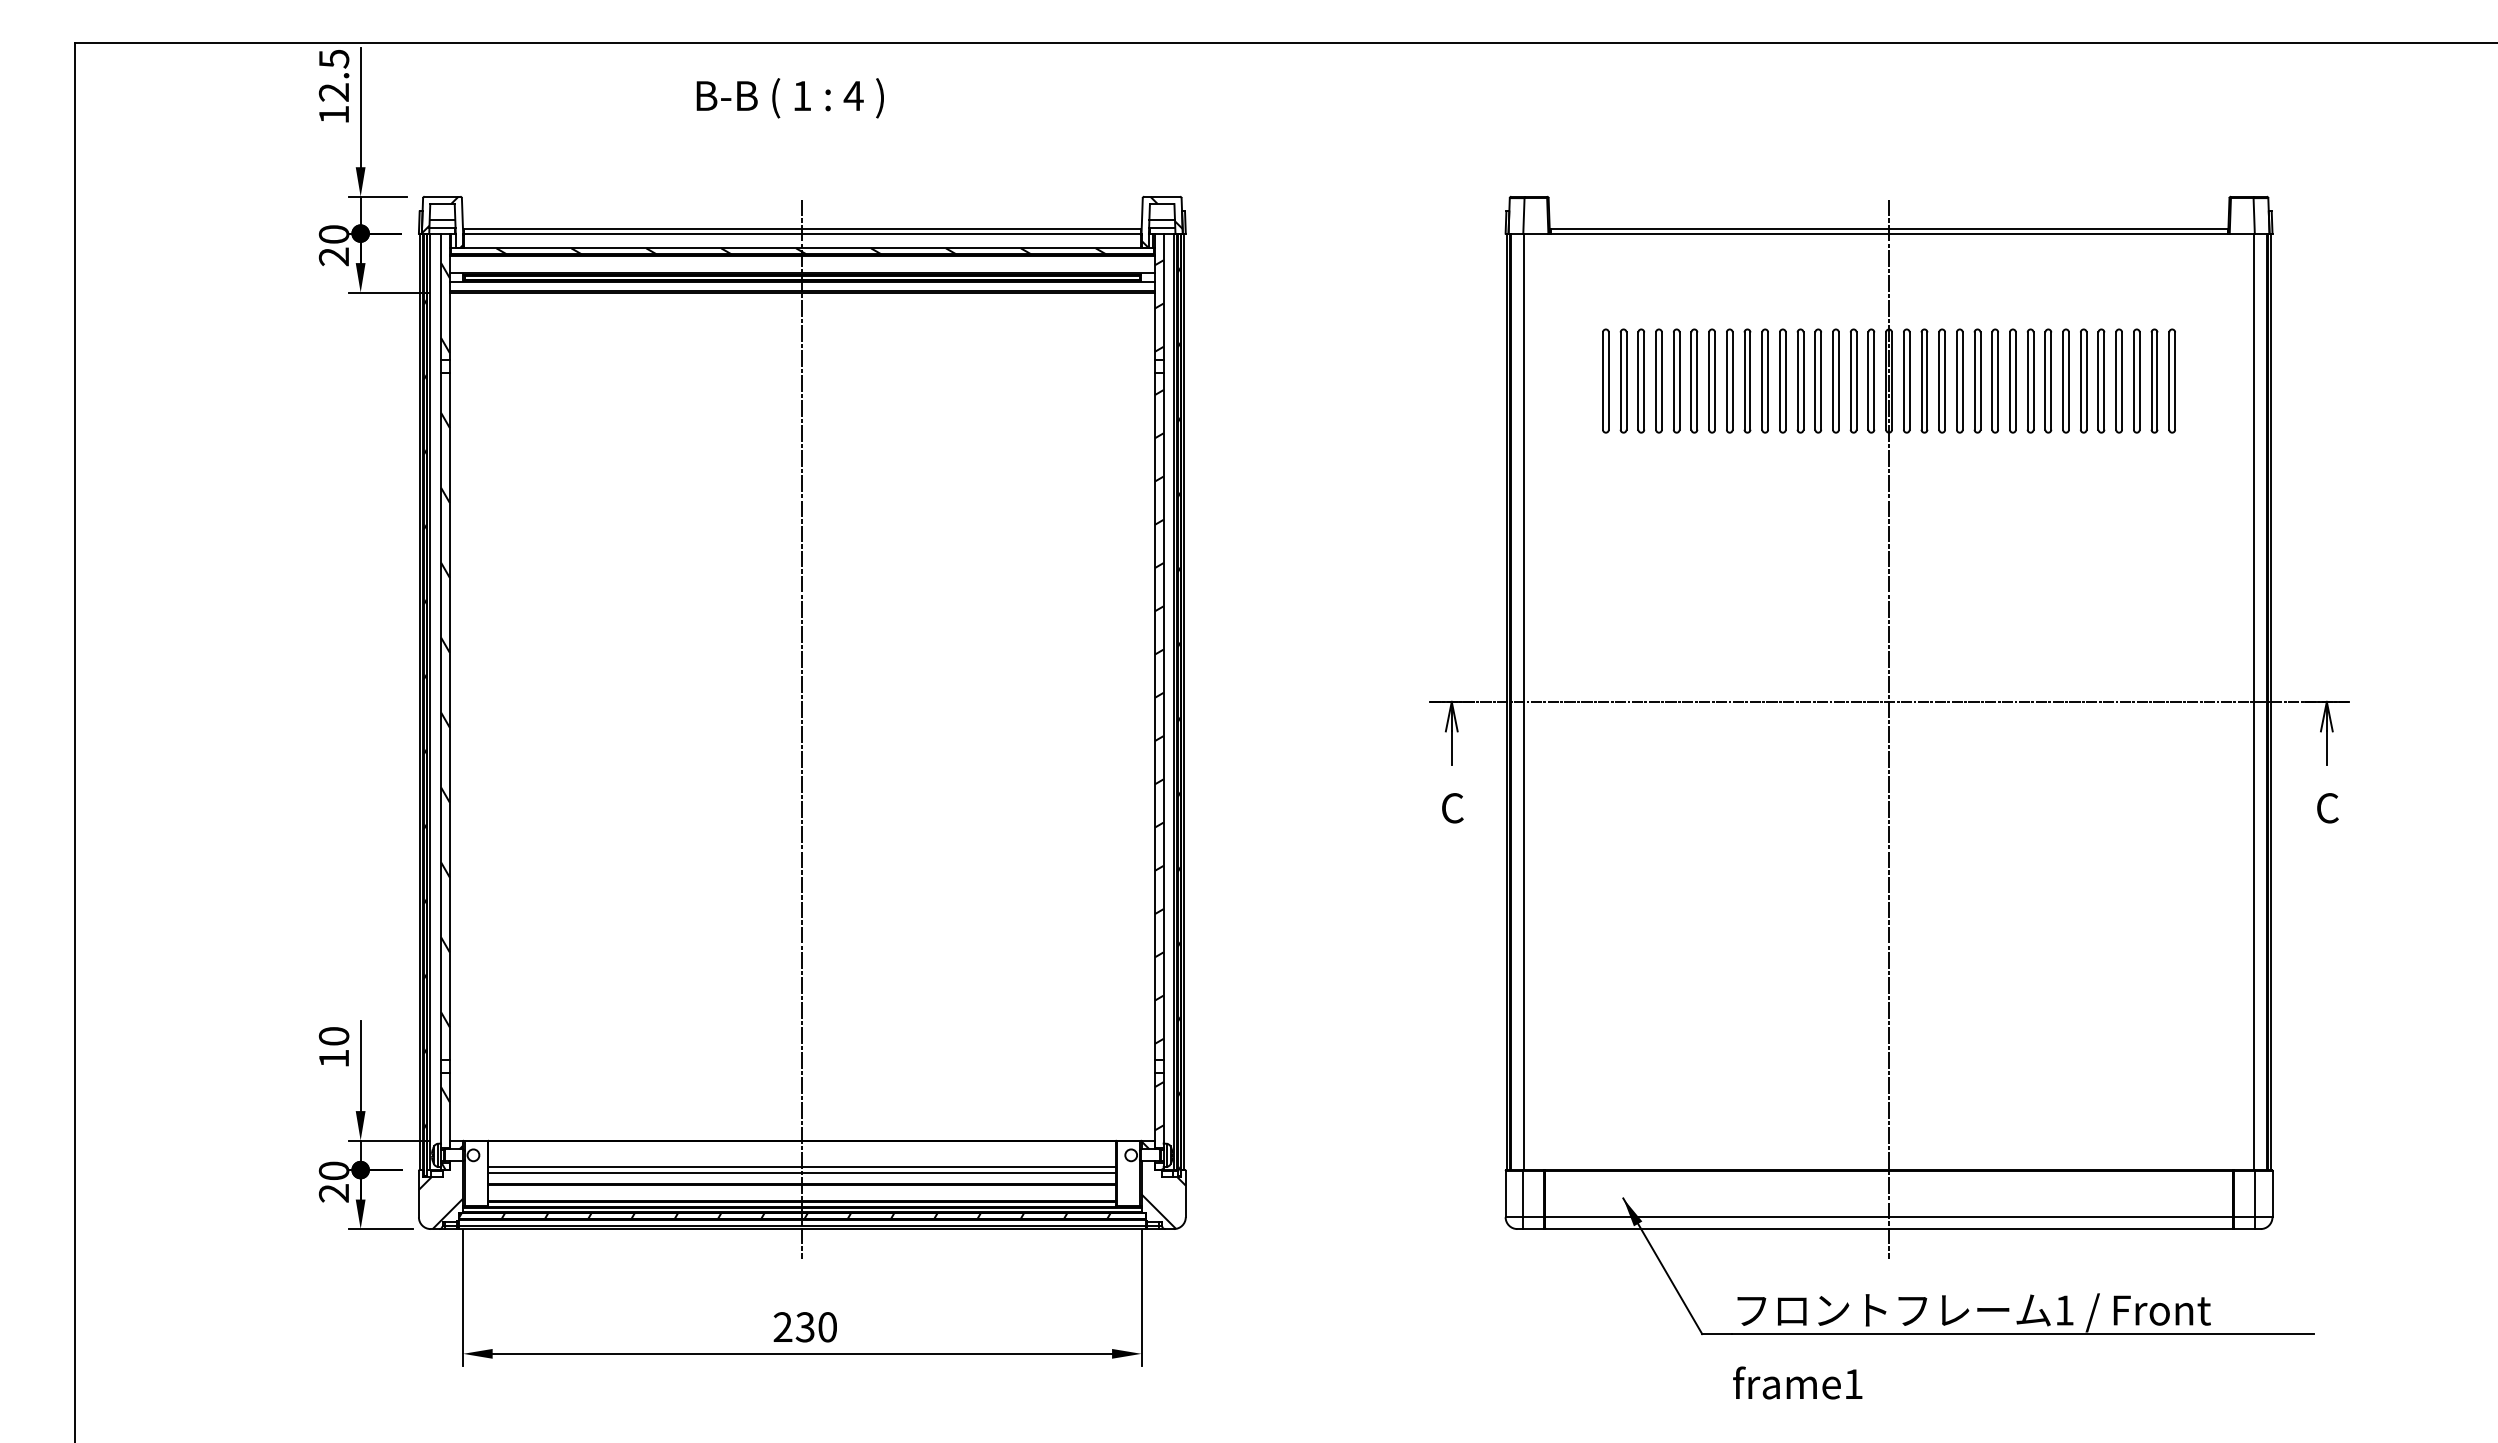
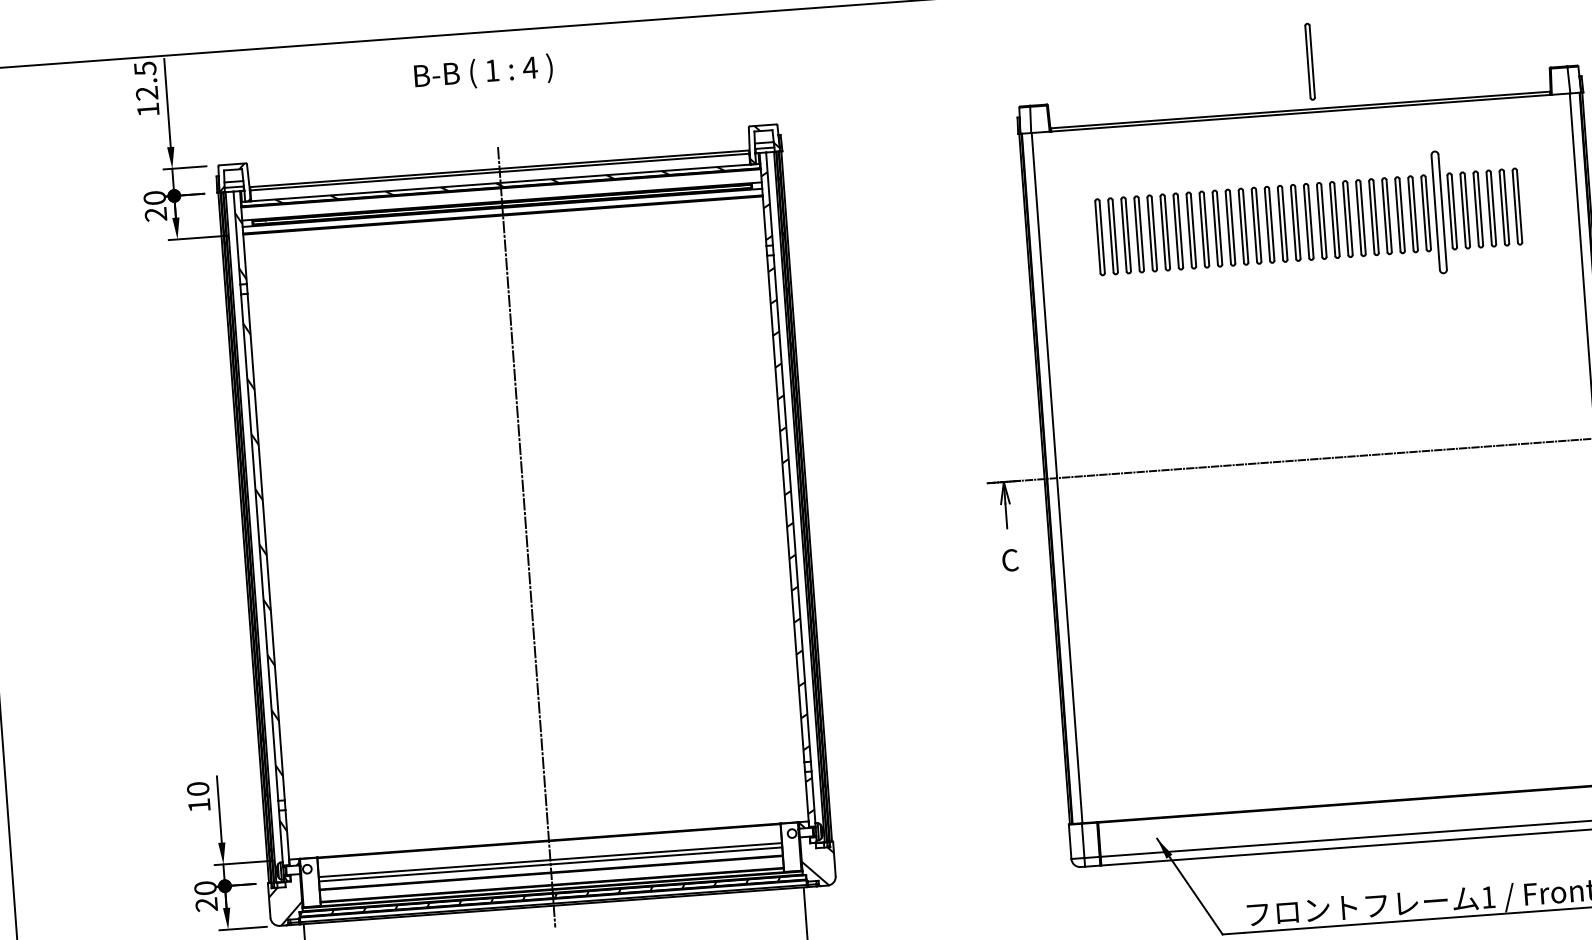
part: (1906, 164) -> (1309, 61), added
part: (2065, 380) -> (1438, 211), size x1.6
line: (1889, 728) -> (1327, 477), removed

